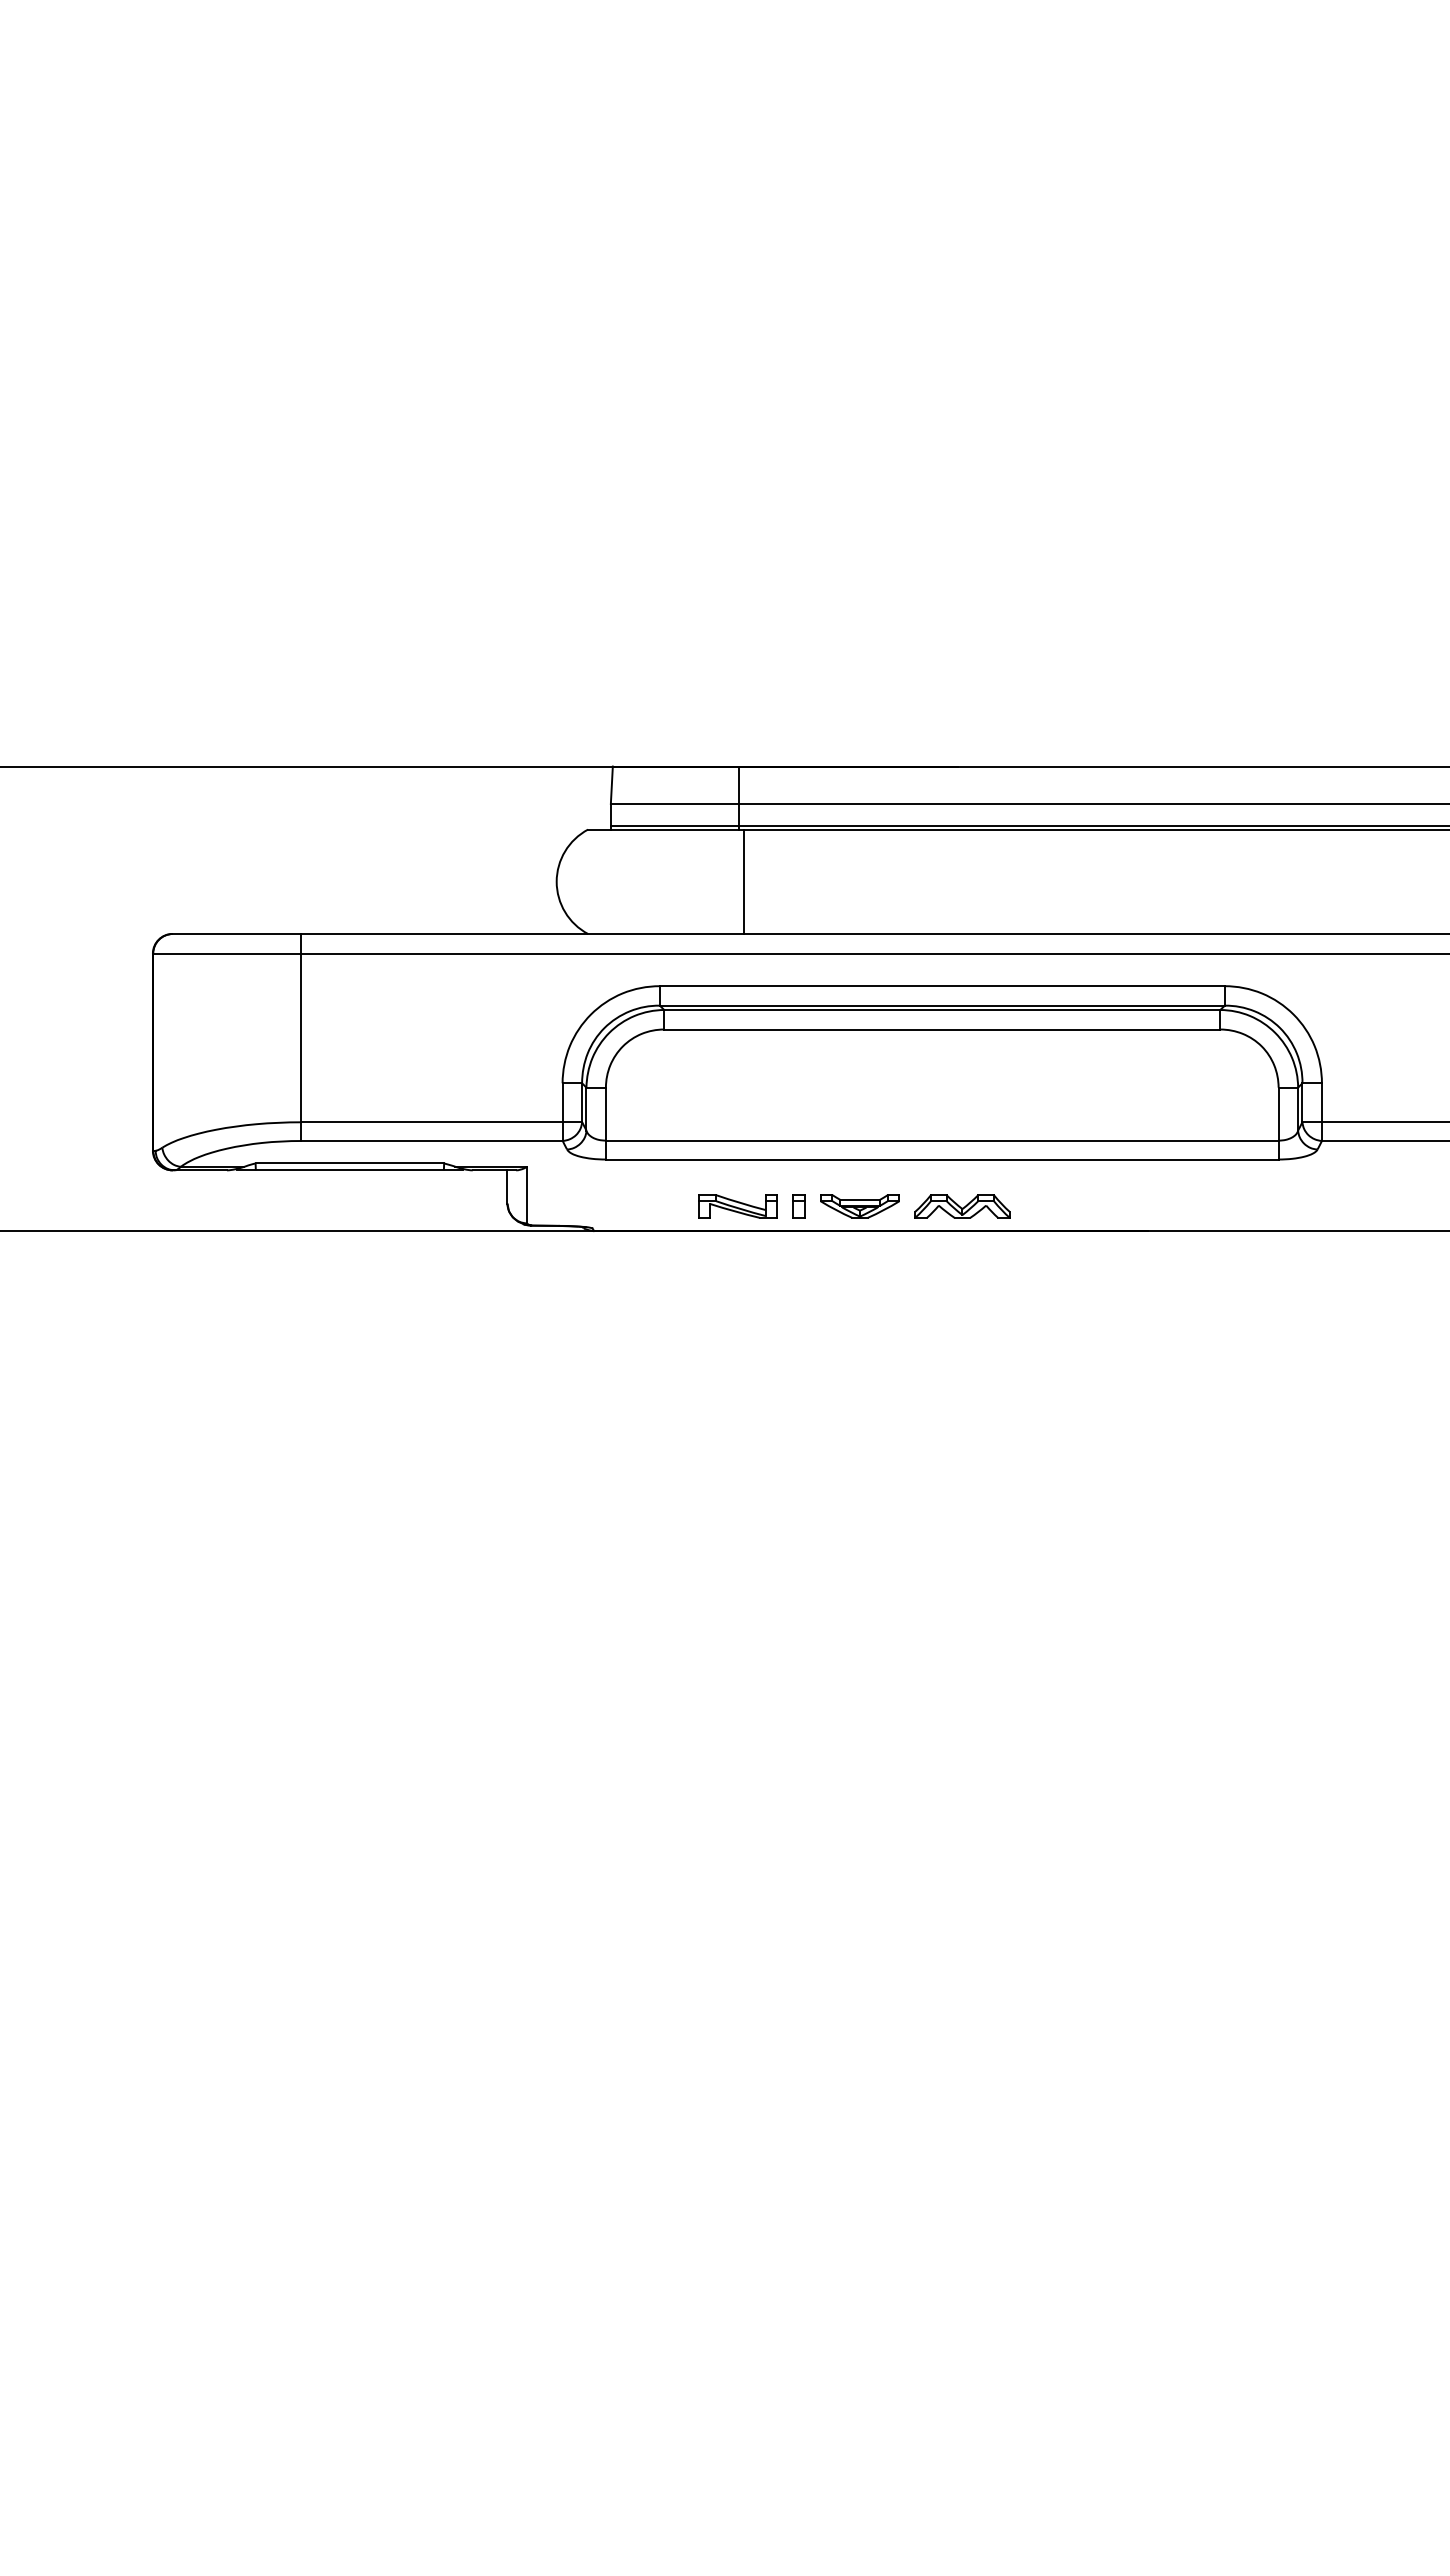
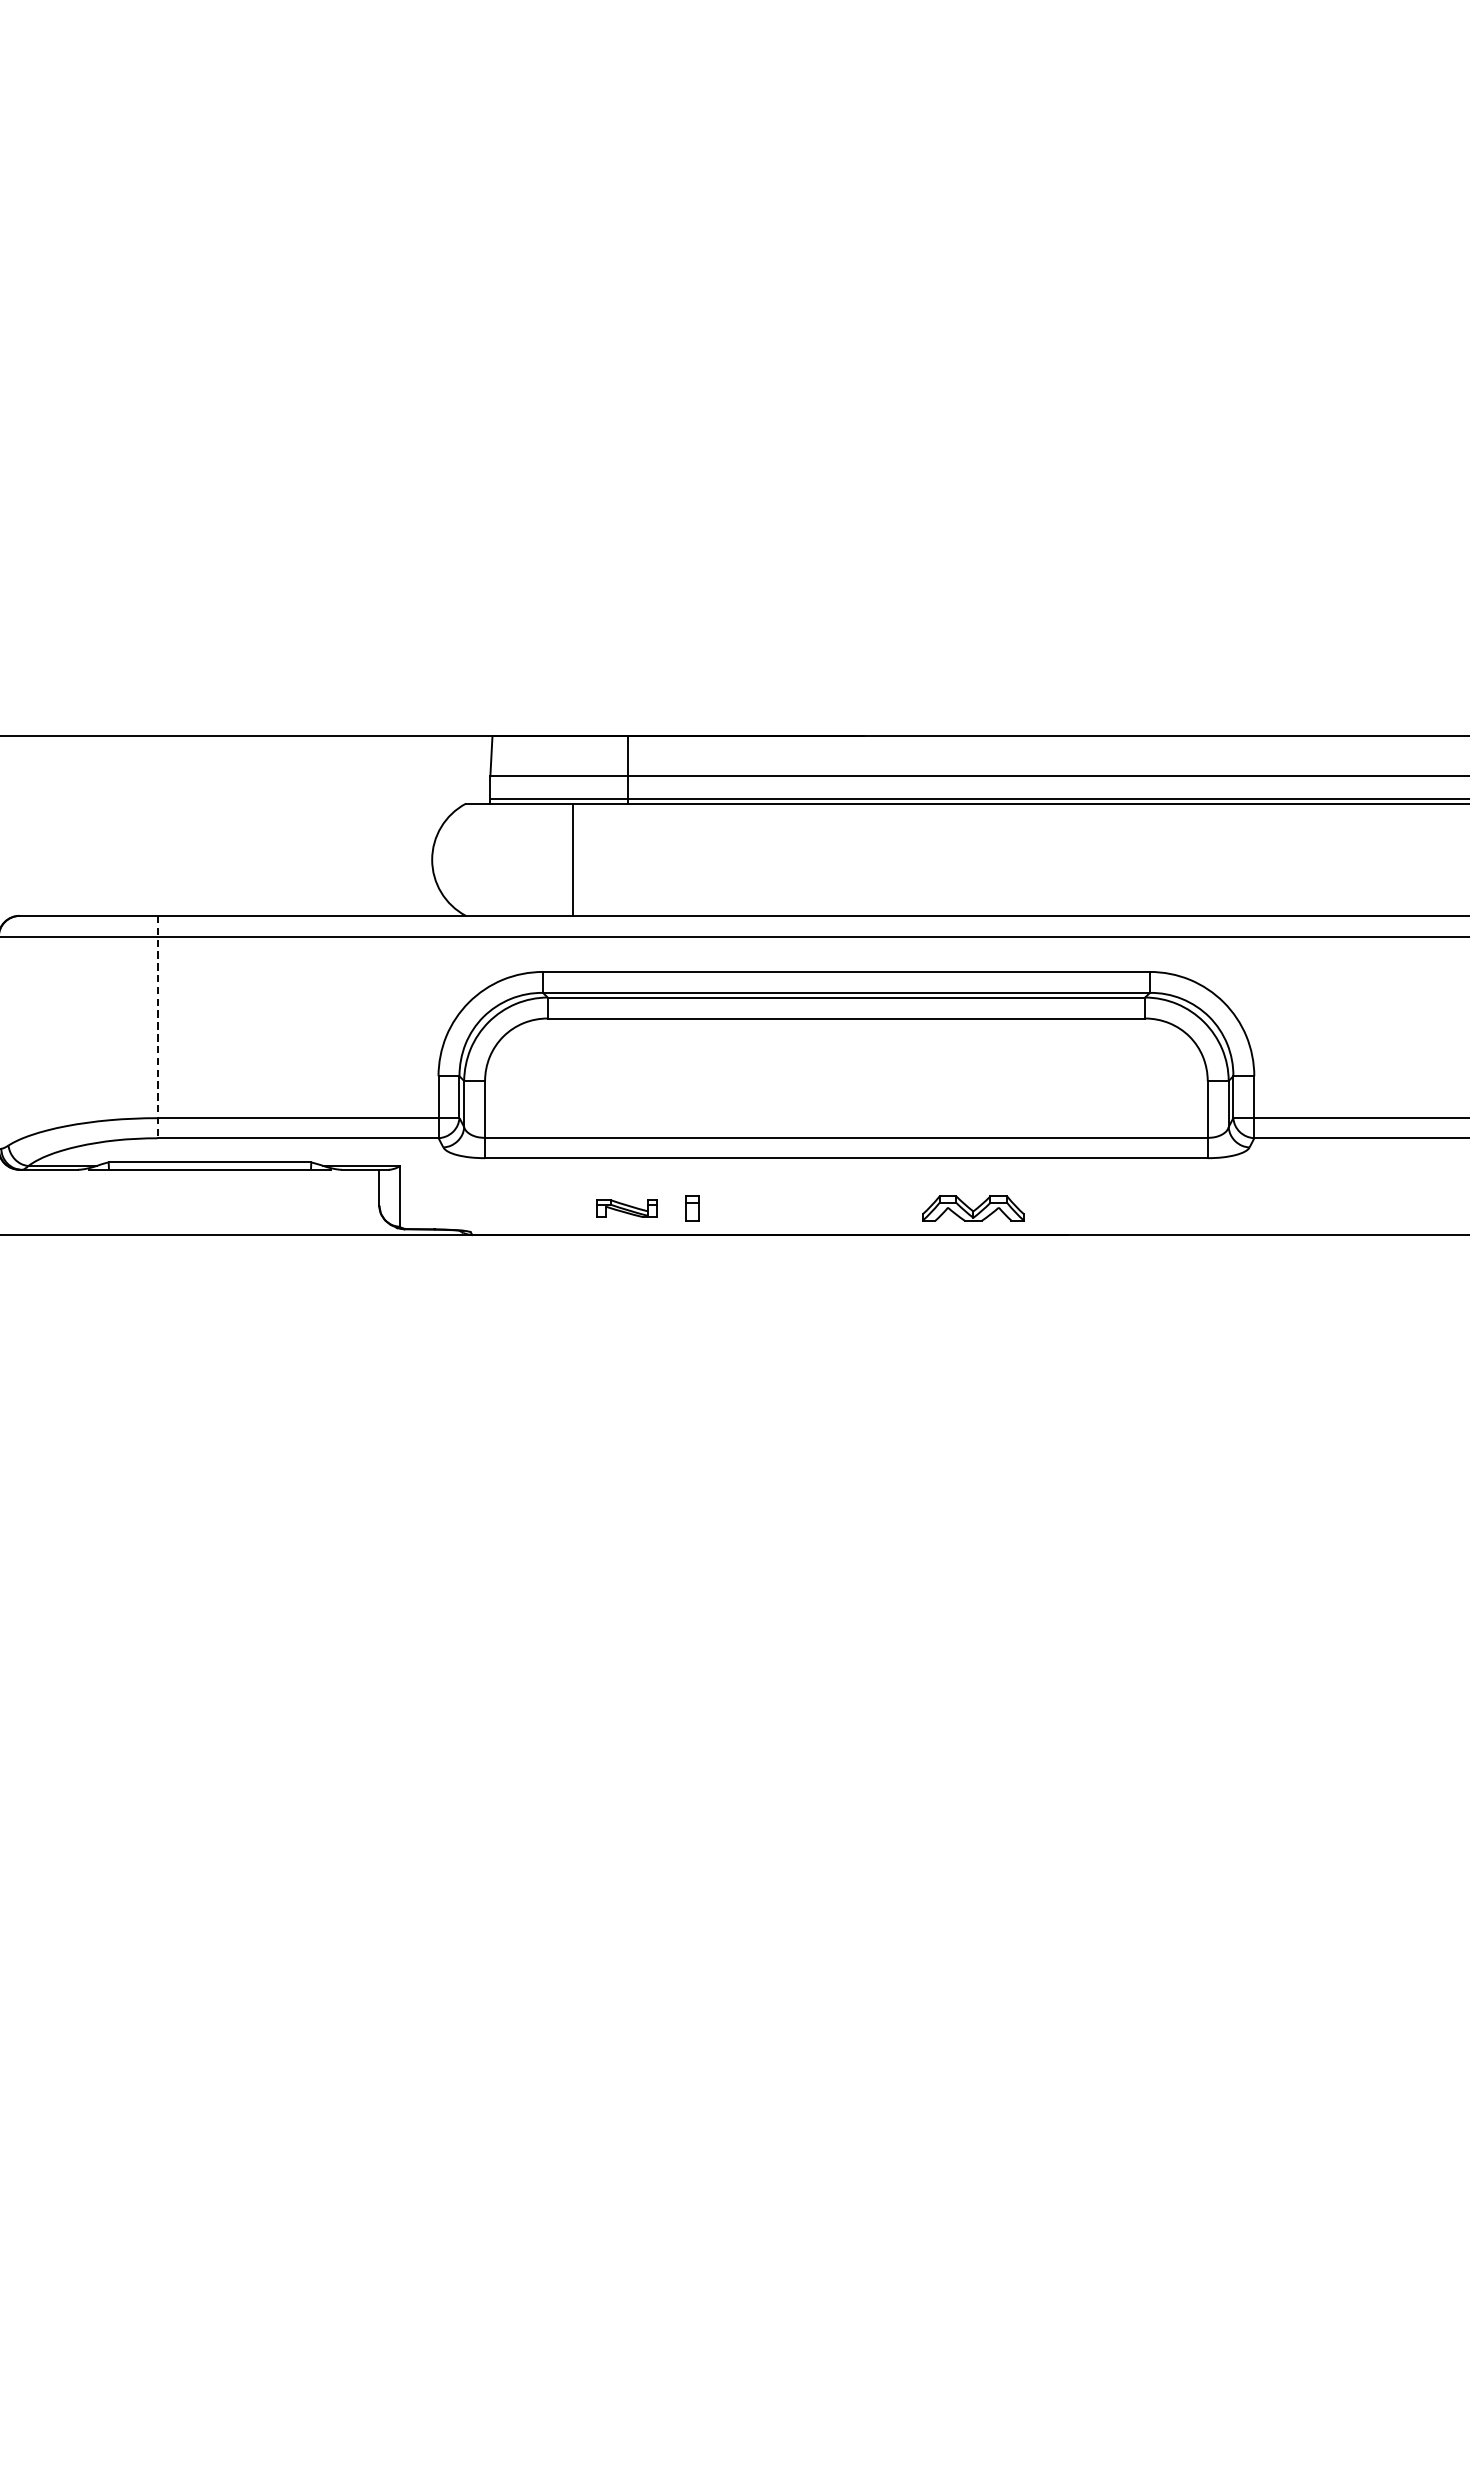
line: (743, 881) -> (572, 859), moved
line: (301, 1037) -> (158, 1027), solid -> dashed
part: (737, 1206) -> (626, 1208), size x0.7
part: (859, 1206) -> (757, 1208), removed
part: (962, 1206) -> (973, 1208), moved

